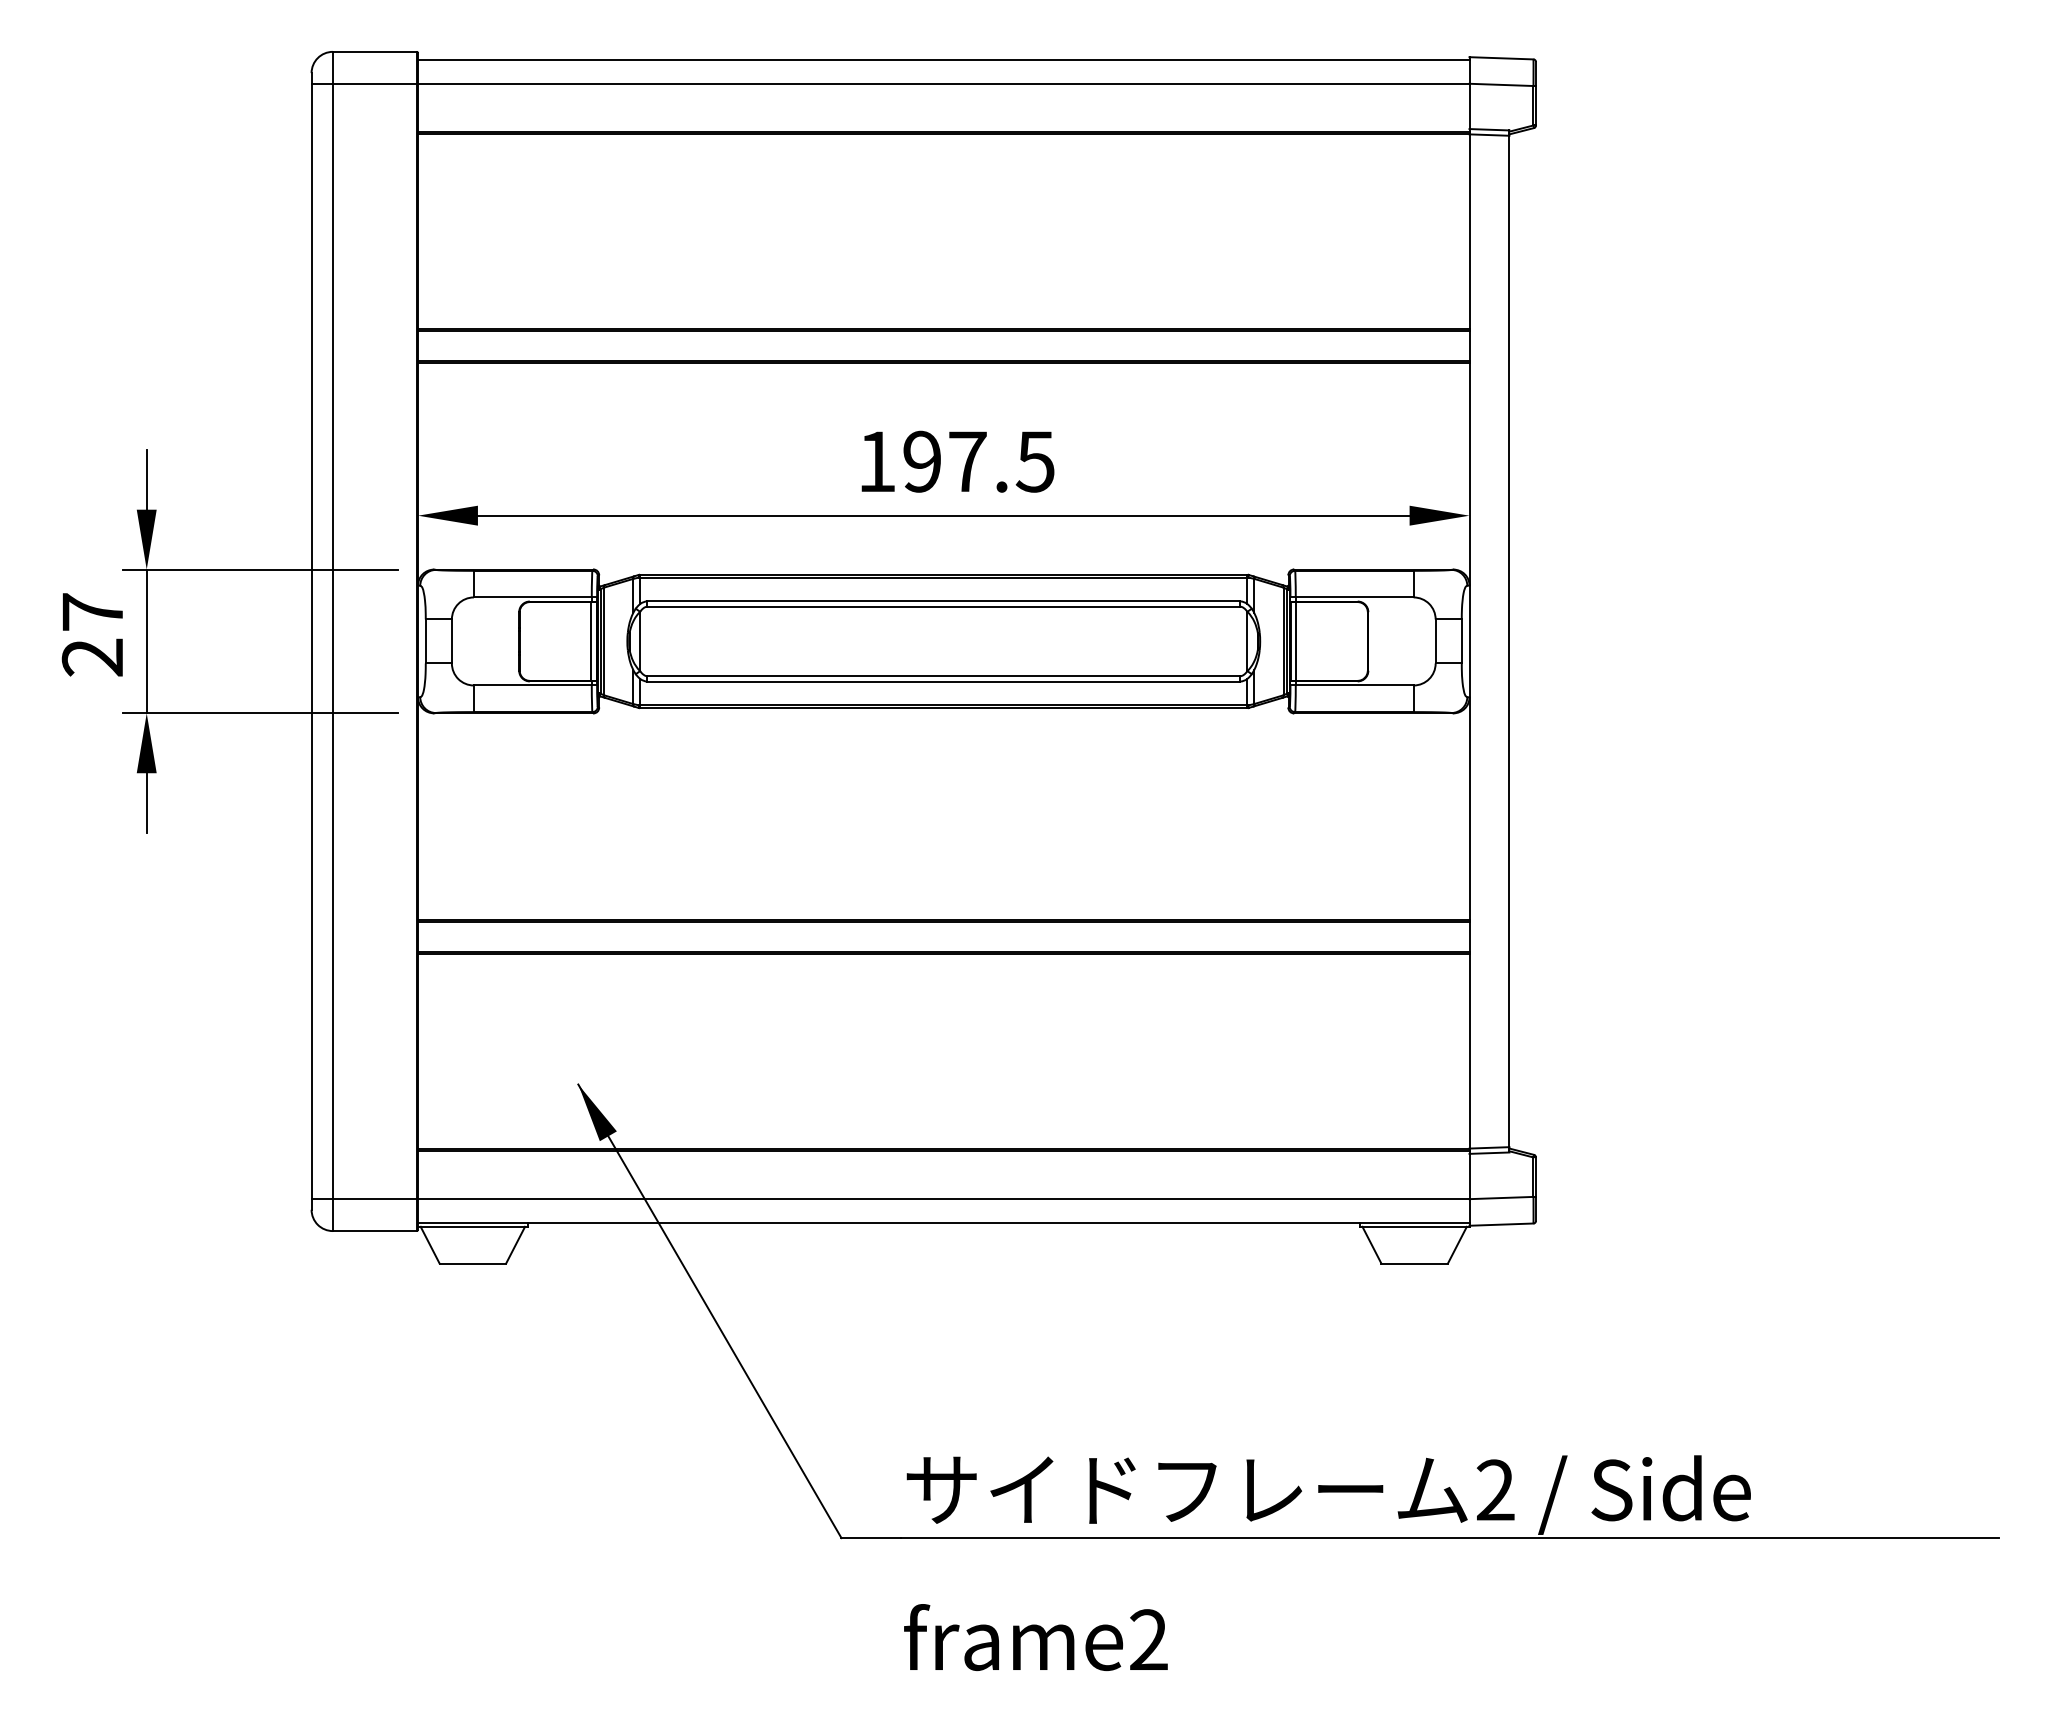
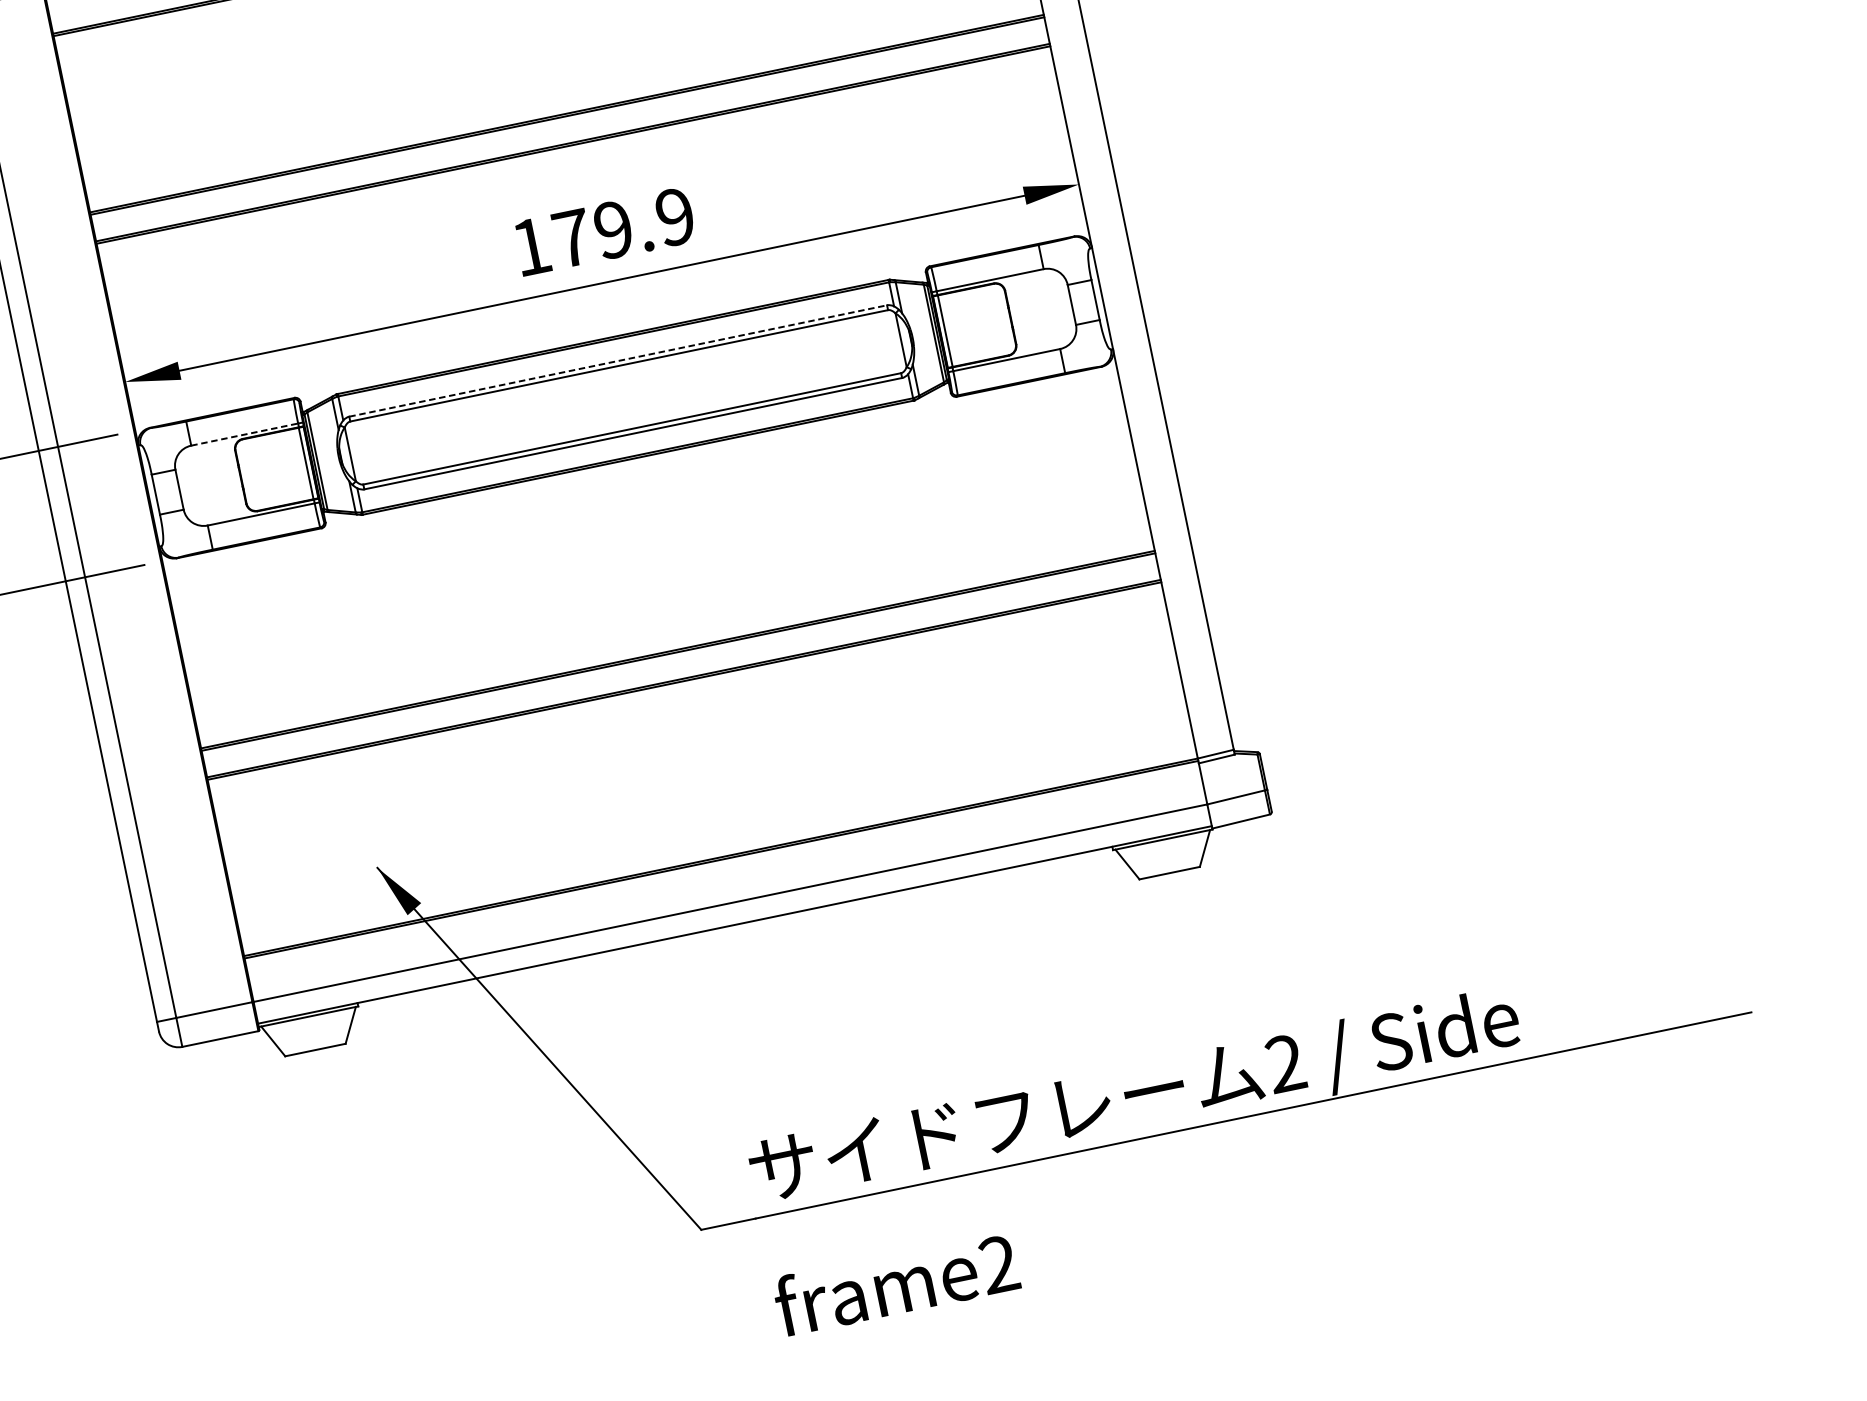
text: (978, 461) -> (623, 227), 197.5 -> 179.9
line: (532, 597) -> (244, 434), solid -> dashed
line: (944, 601) -> (618, 360), solid -> dashed

